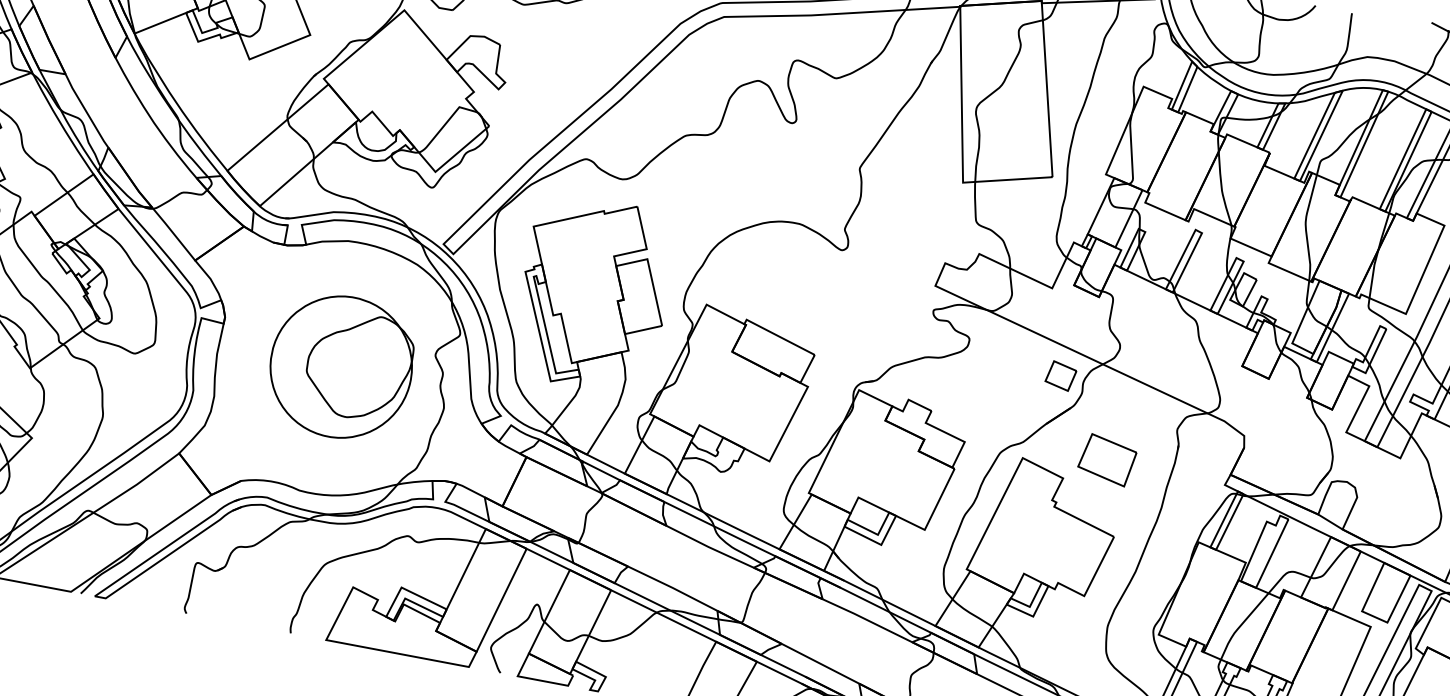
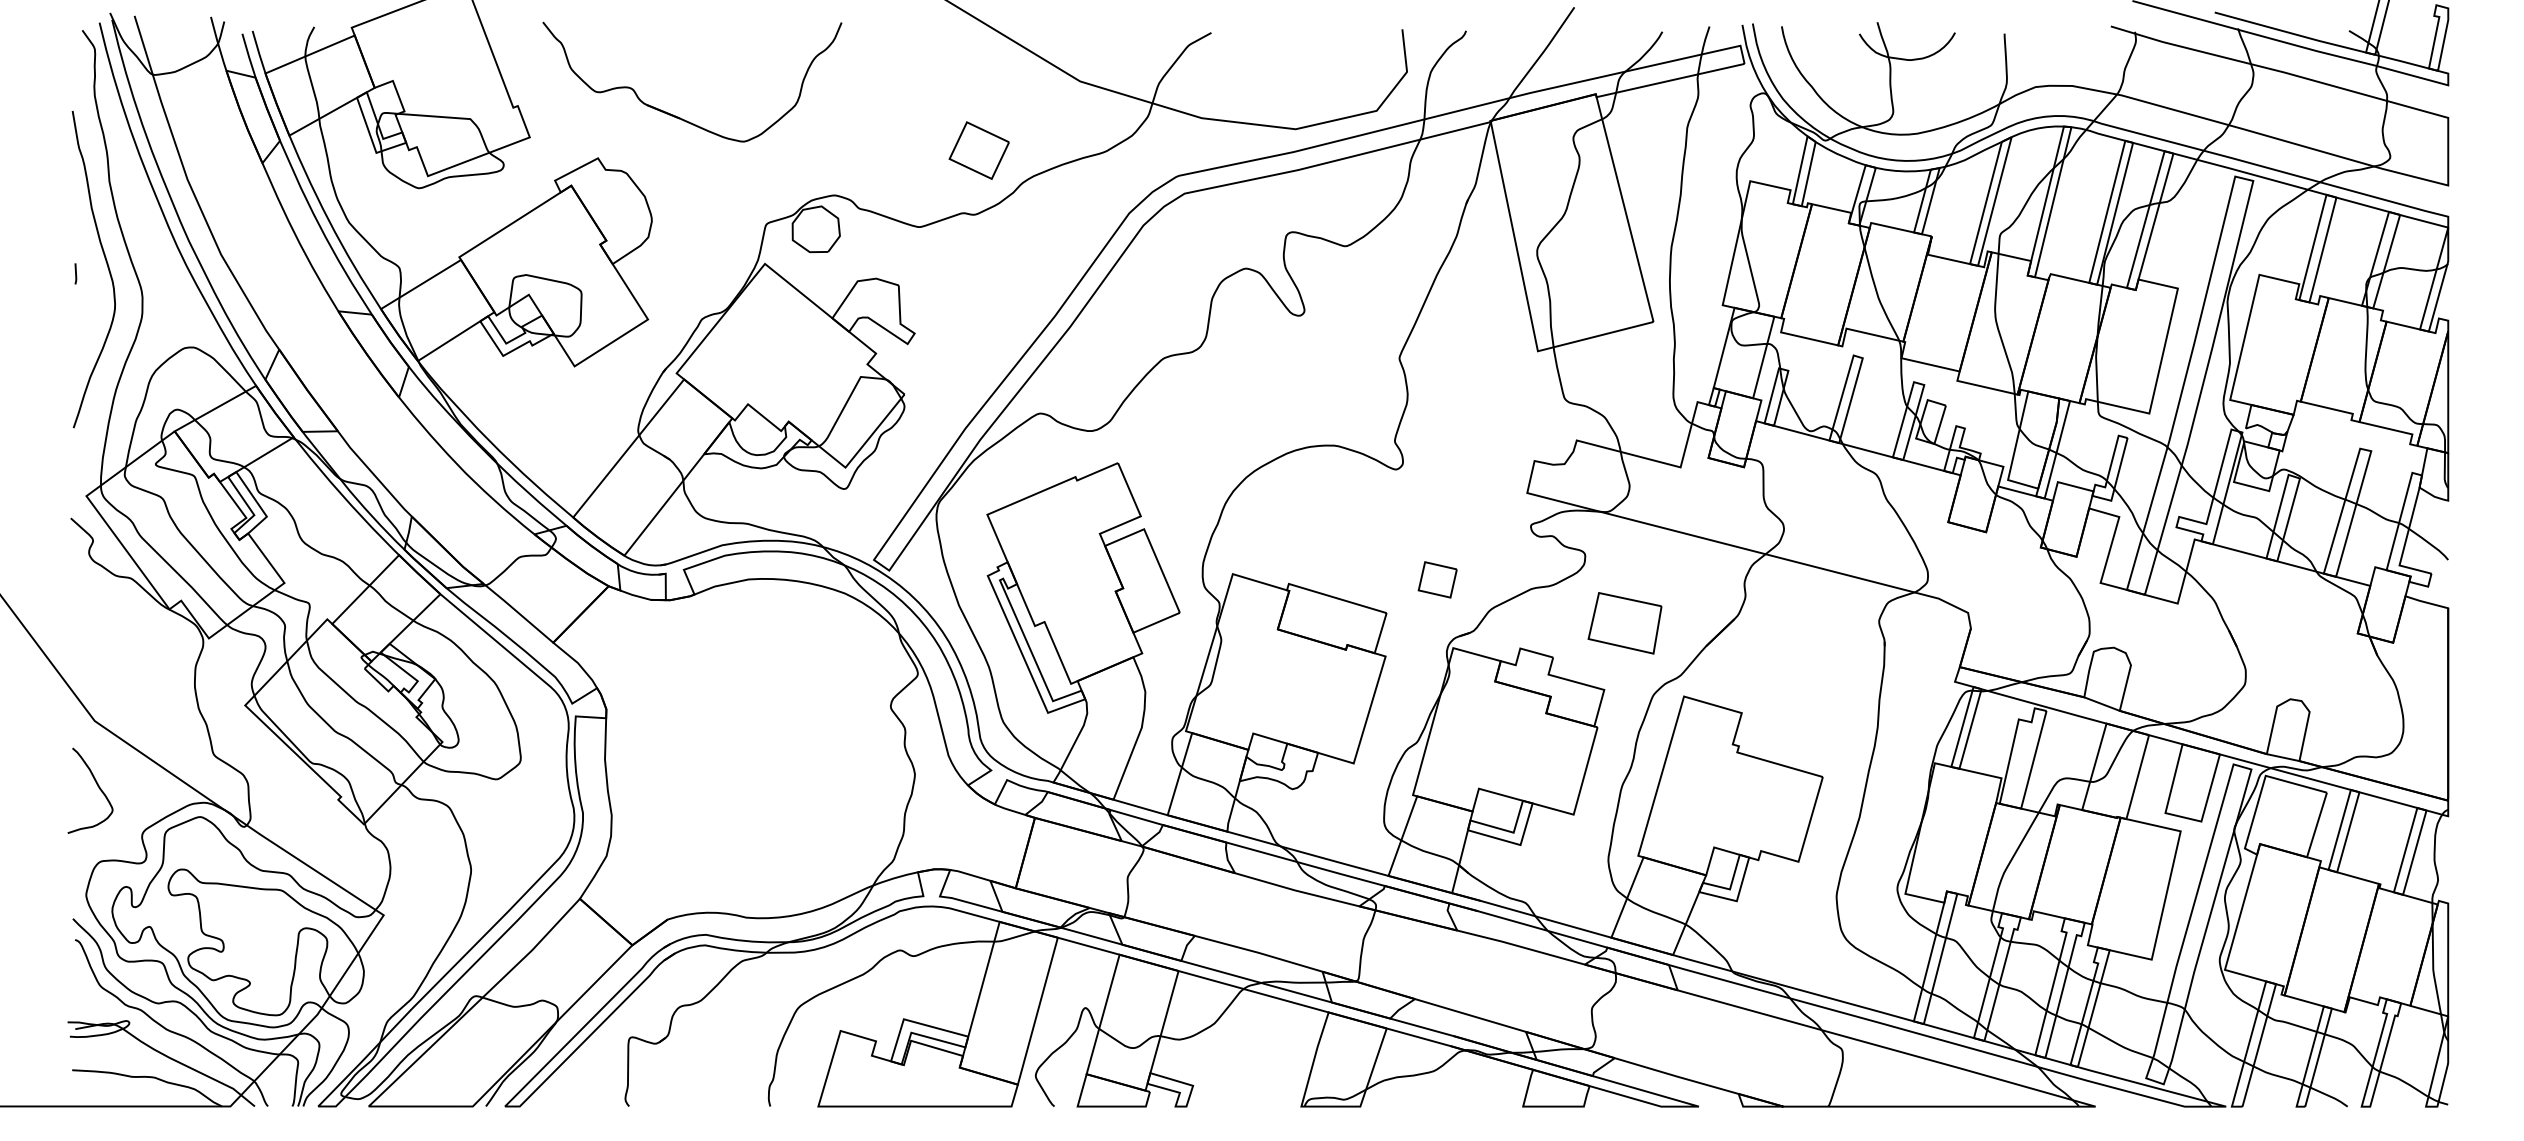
part: (341, 366) -> (770, 745), removed
part: (1060, 375) -> (1437, 579), moved
part: (1106, 460) -> (1624, 623), moved

